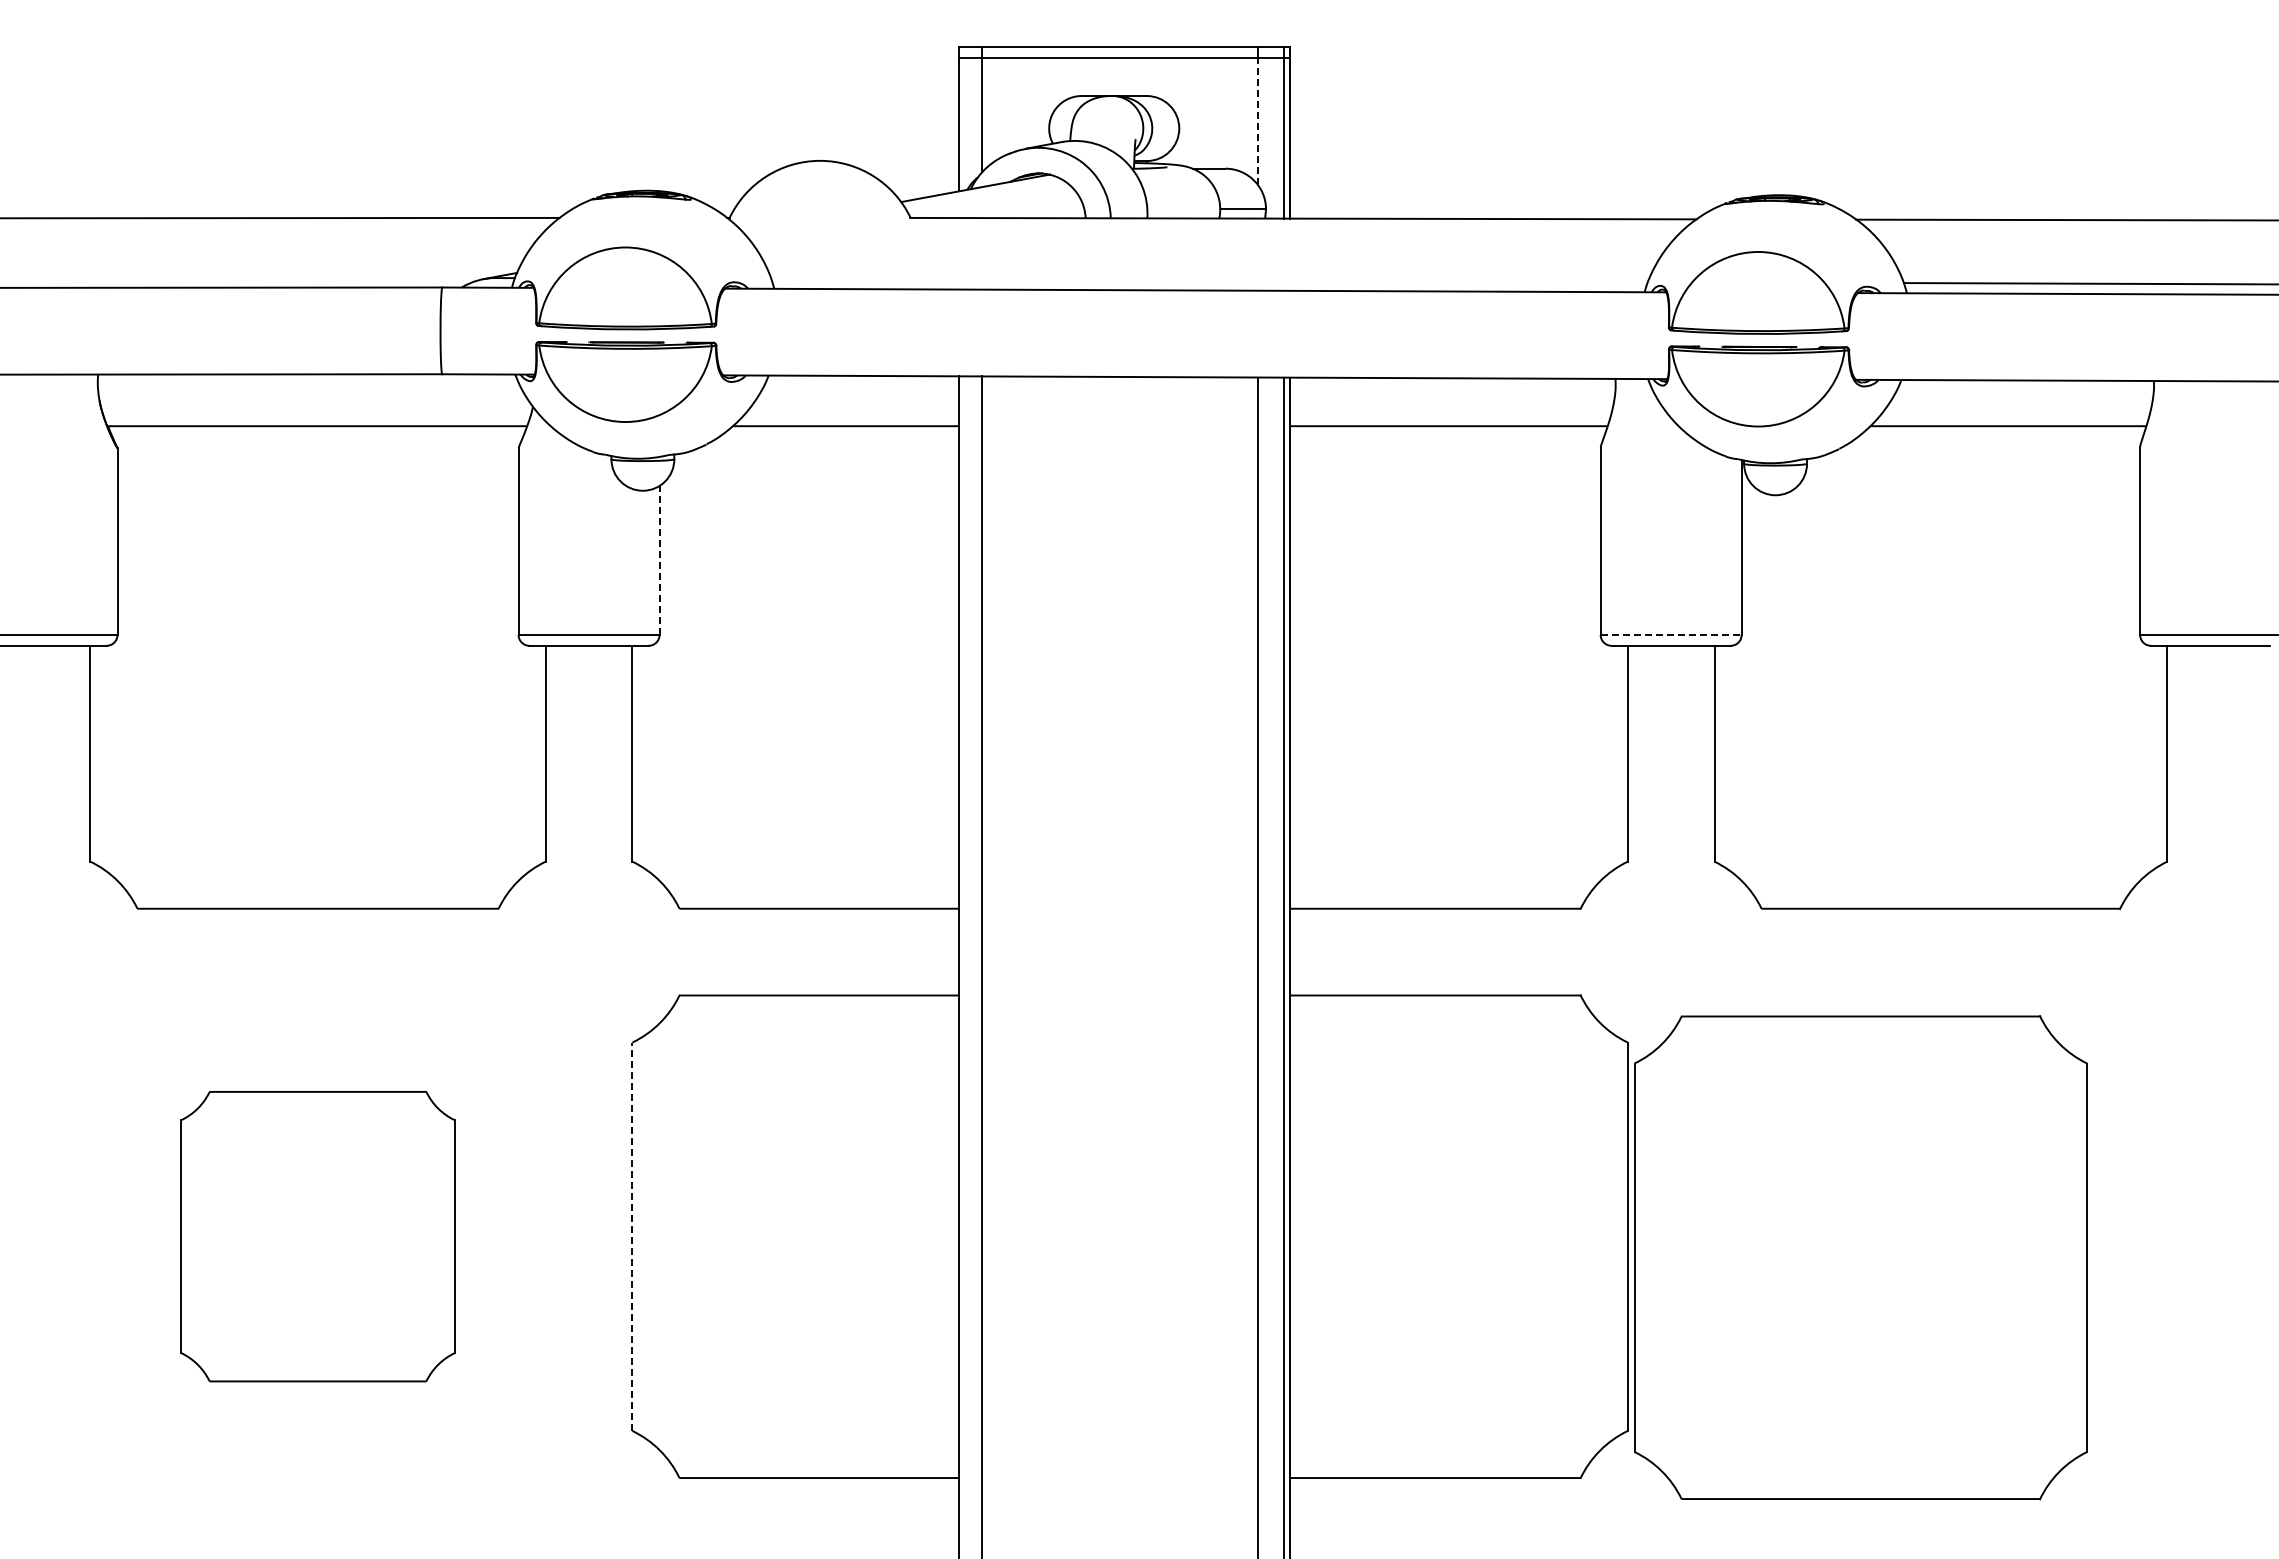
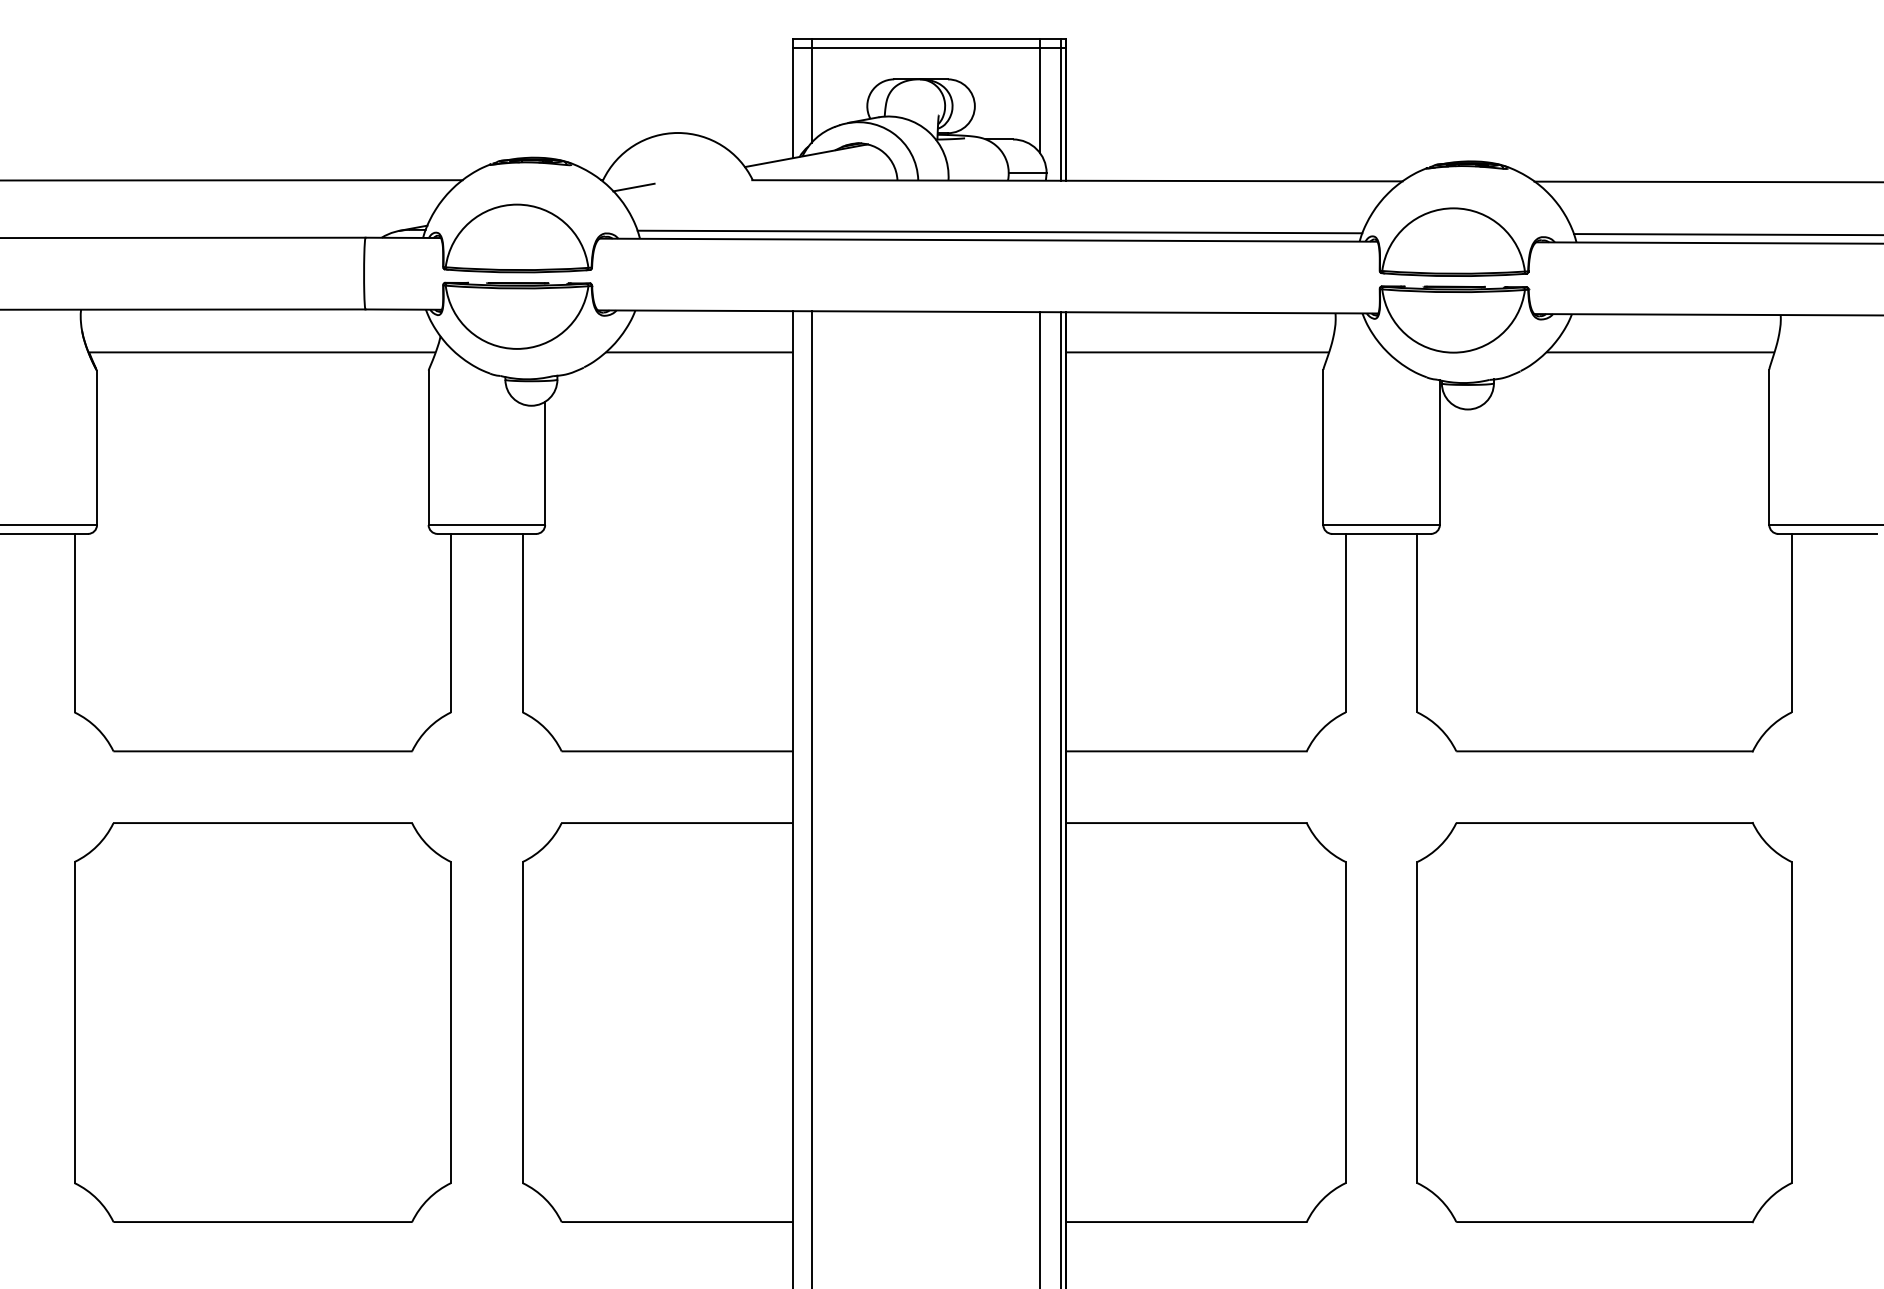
line: (1258, 121) -> (1040, 100), dashed -> solid
line: (766, 226) -> (633, 187), added
line: (1209, 280) -> (999, 231), added
line: (659, 559) -> (545, 462), dashed -> solid
line: (1671, 634) -> (1381, 524), dashed -> solid
part: (317, 1236) -> (262, 1022), size x1.67
line: (632, 1236) -> (522, 1022), dashed -> solid
part: (1860, 1257) -> (1604, 1022), moved

